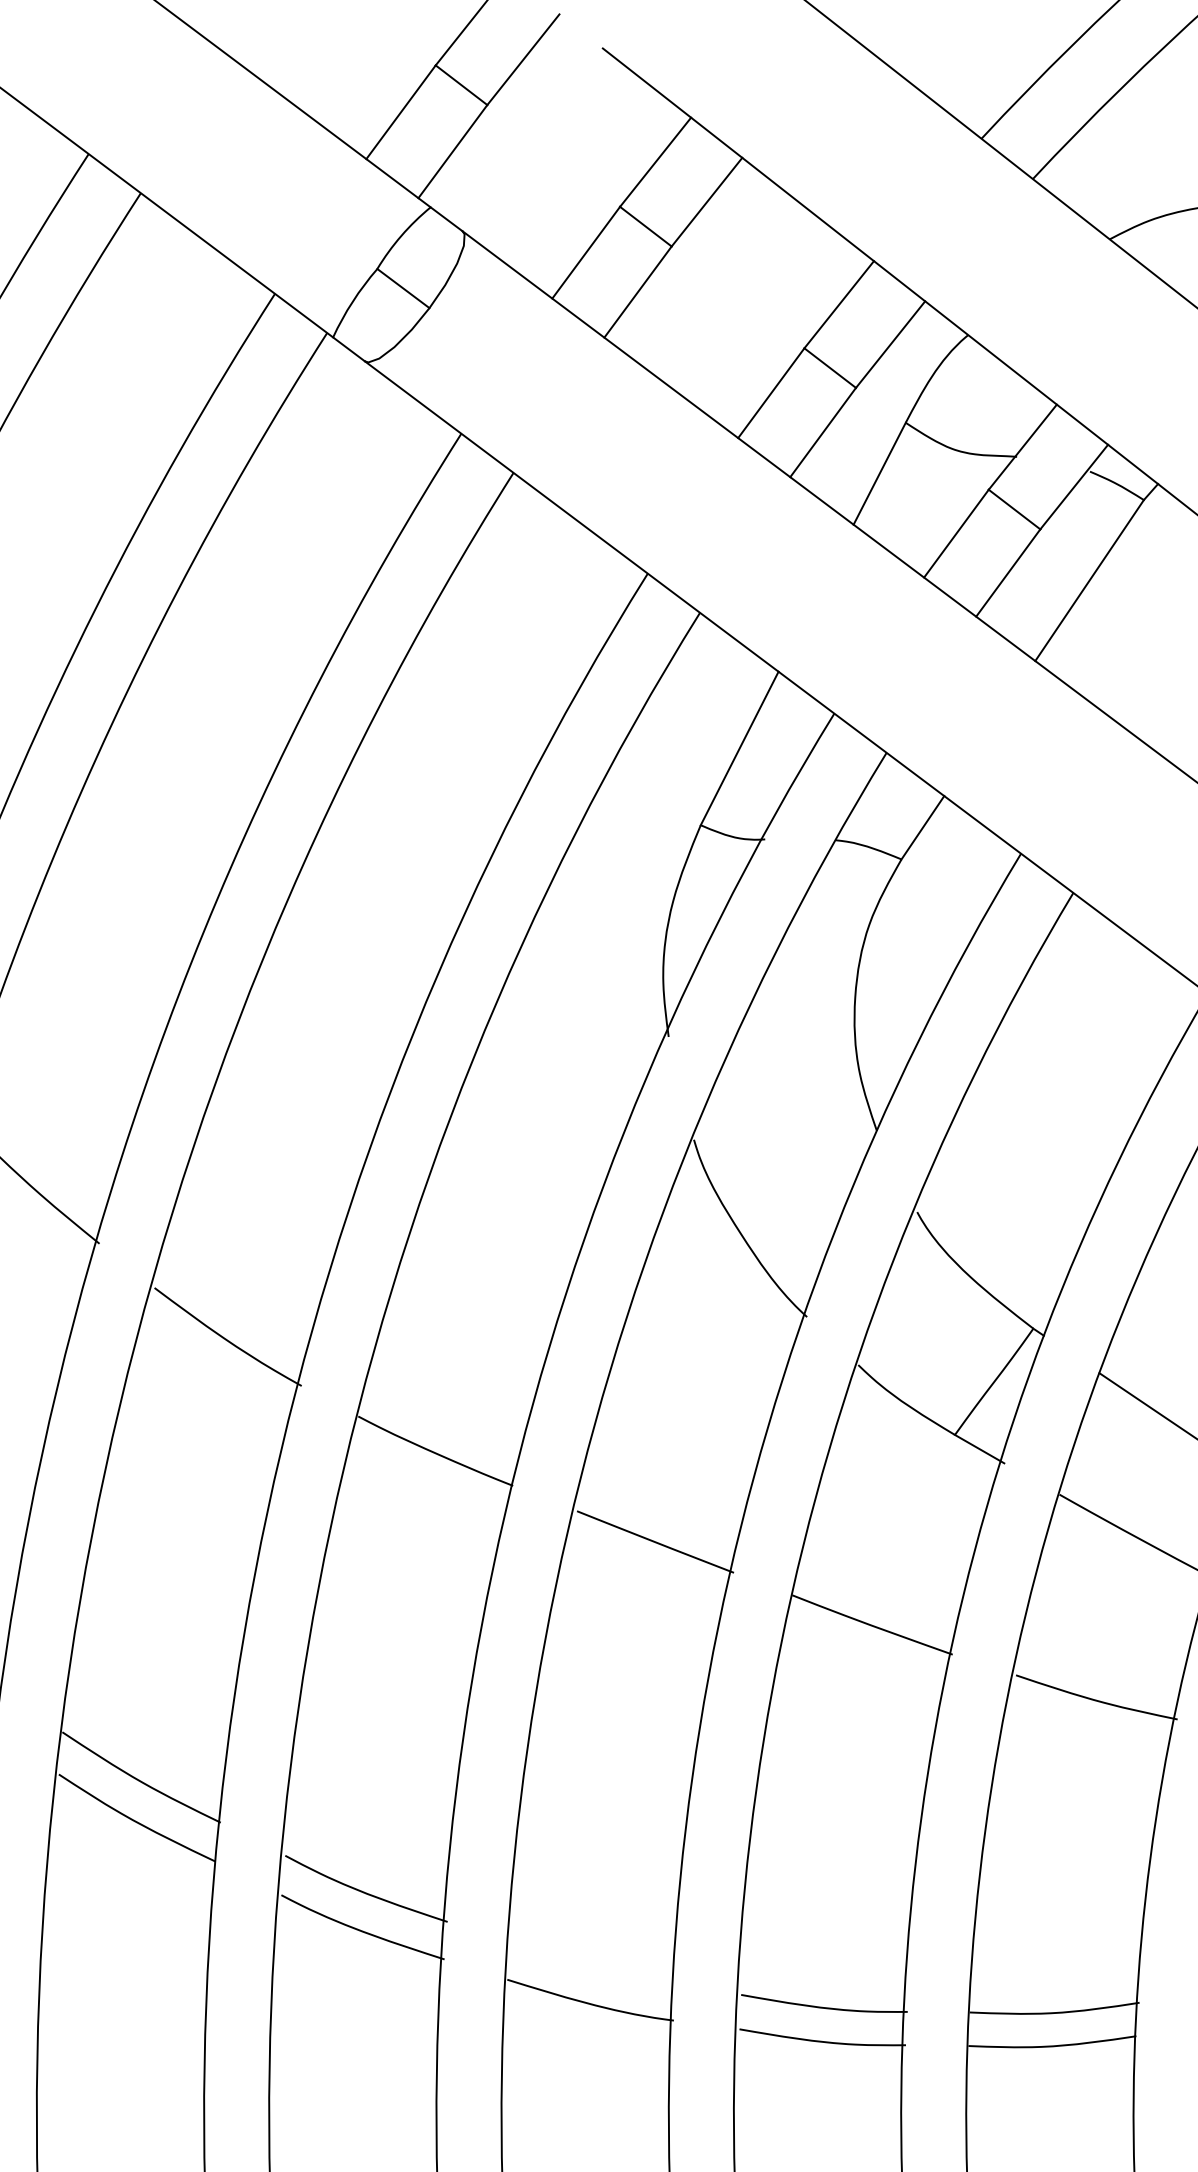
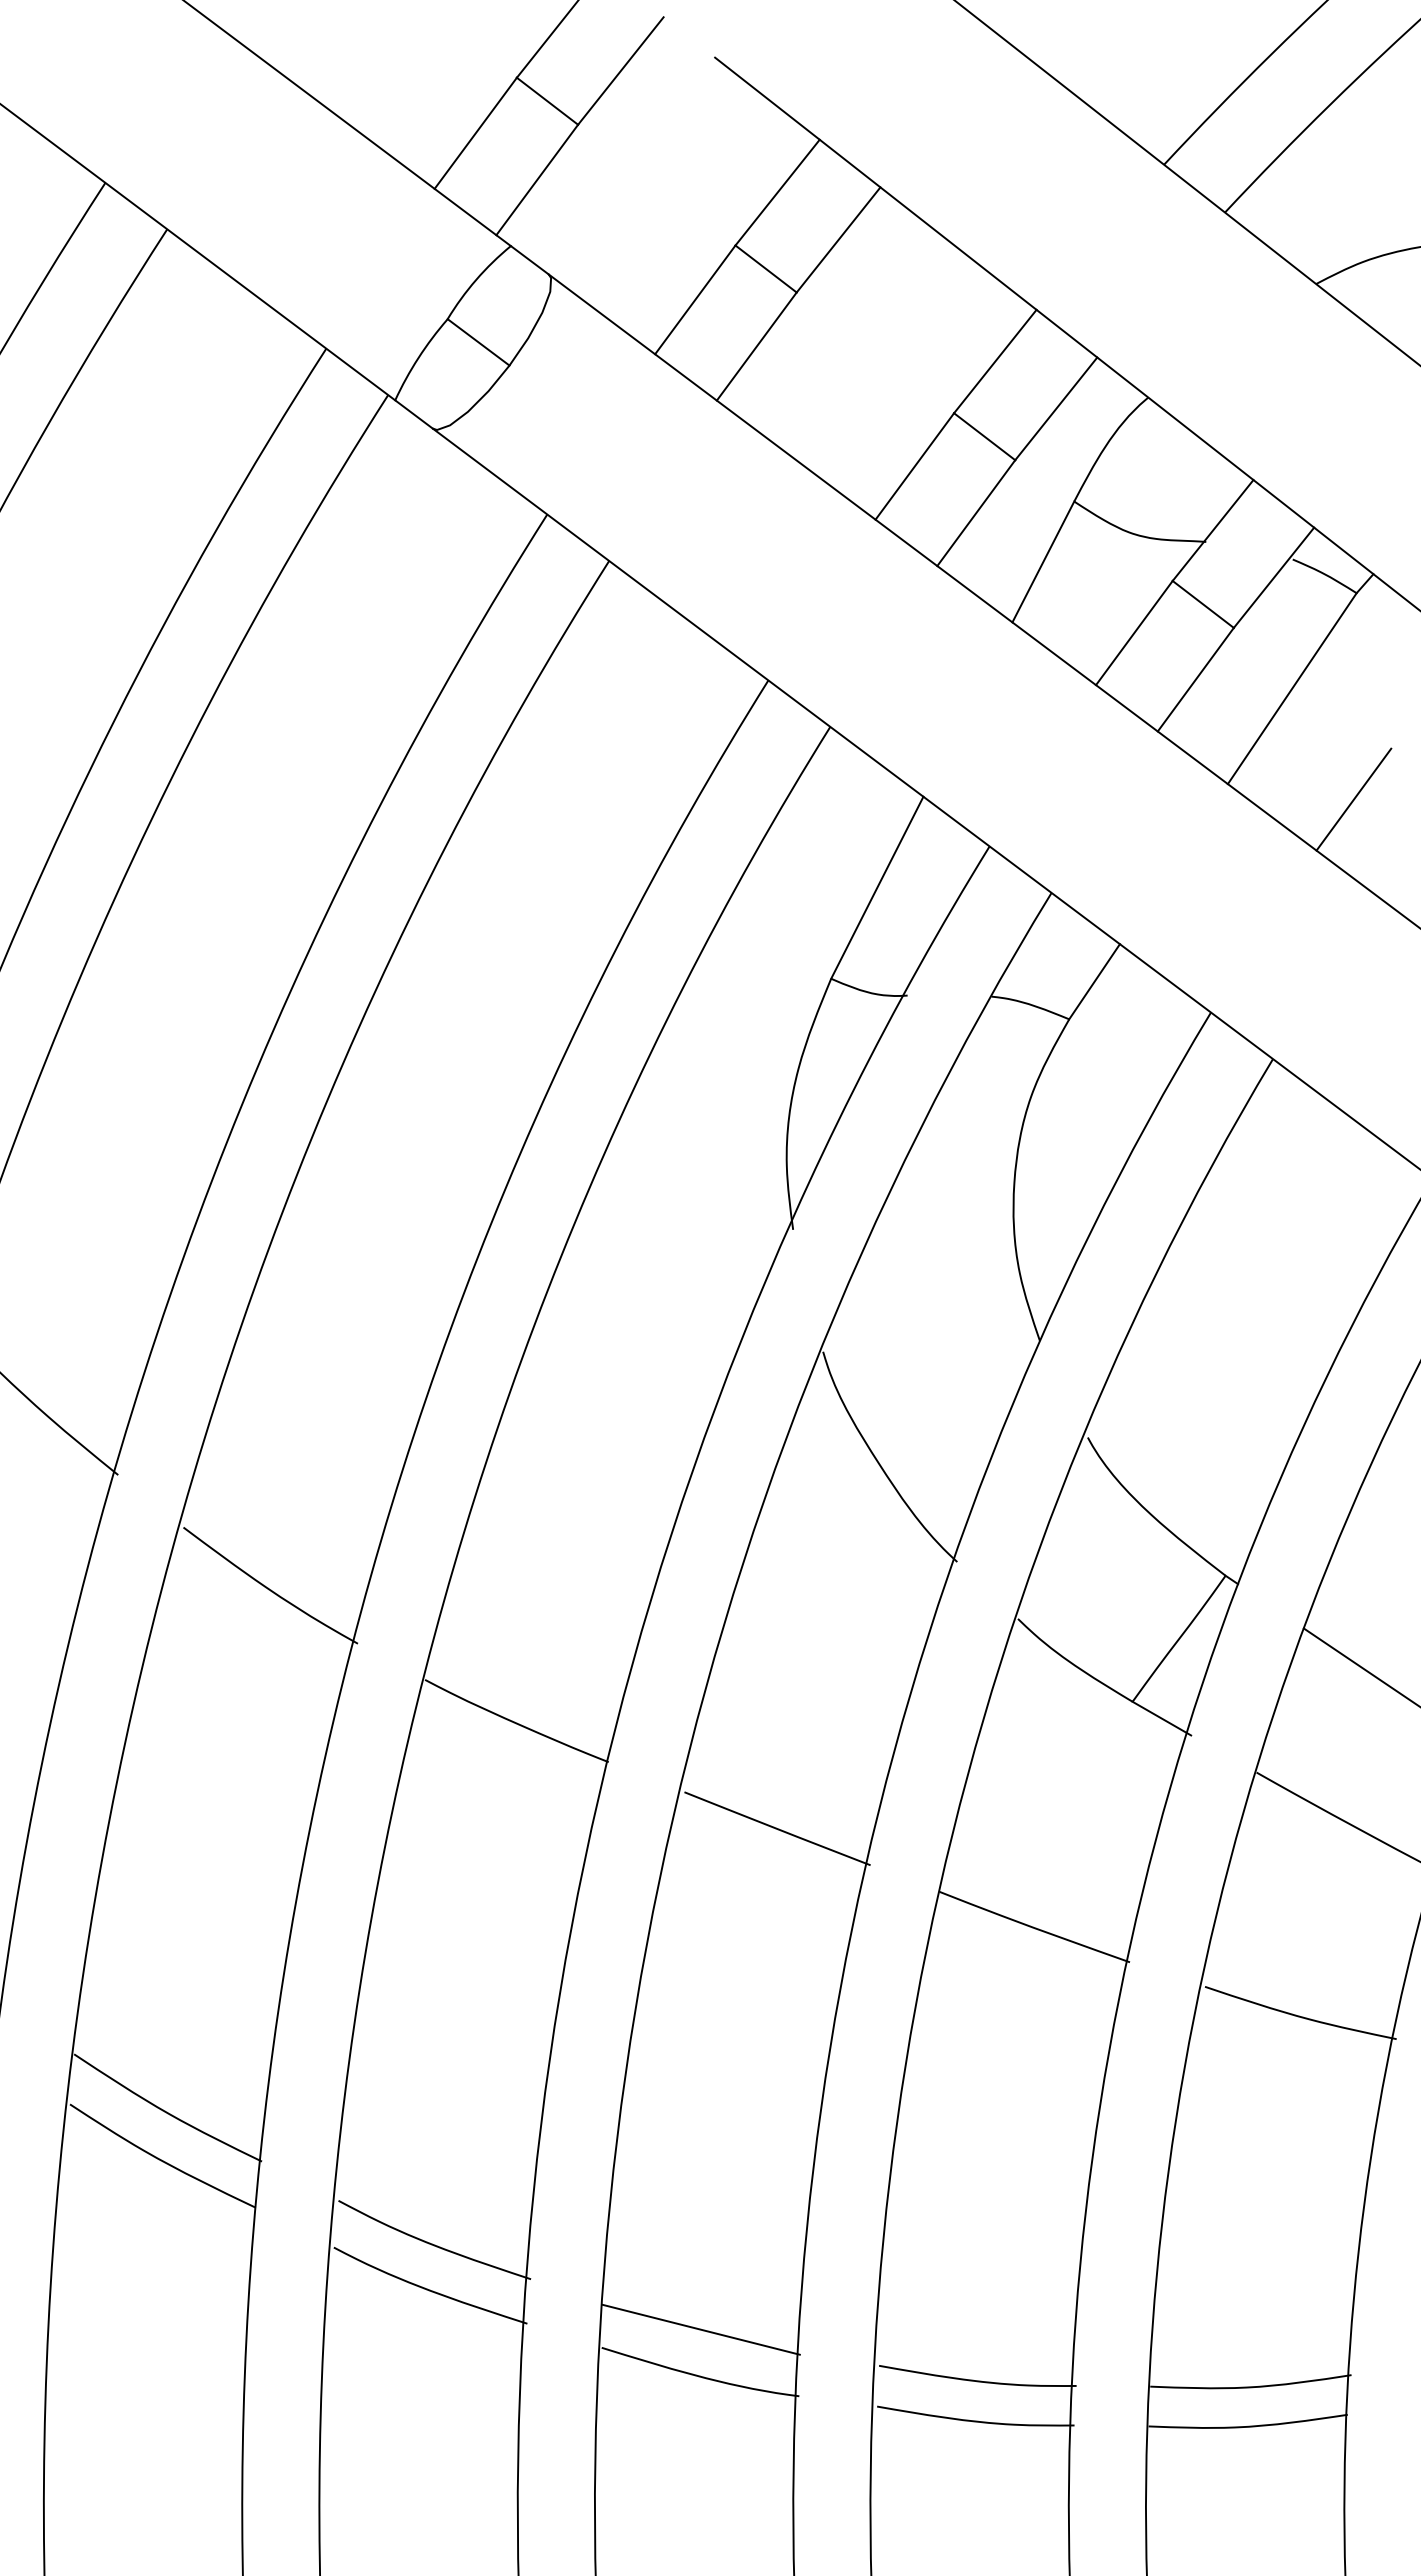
line: (1141, 674) -> (1353, 799), added
line: (590, 1964) -> (700, 2329), added

